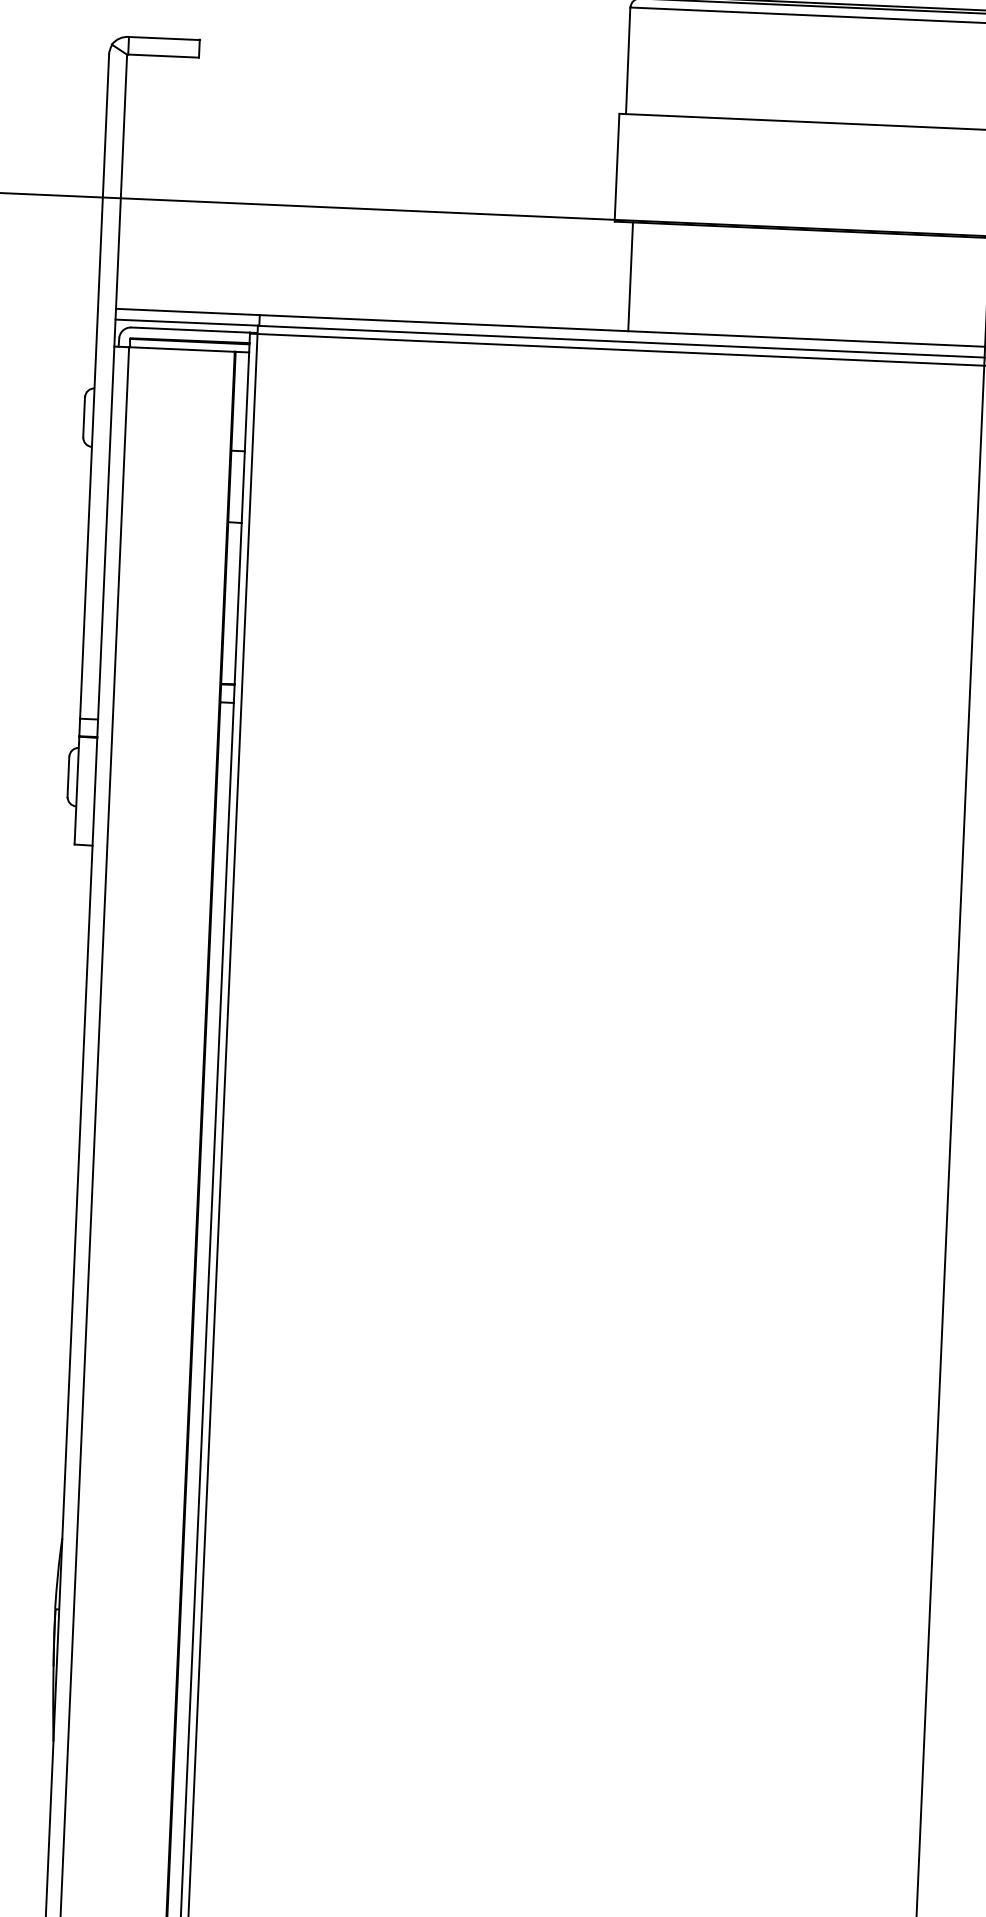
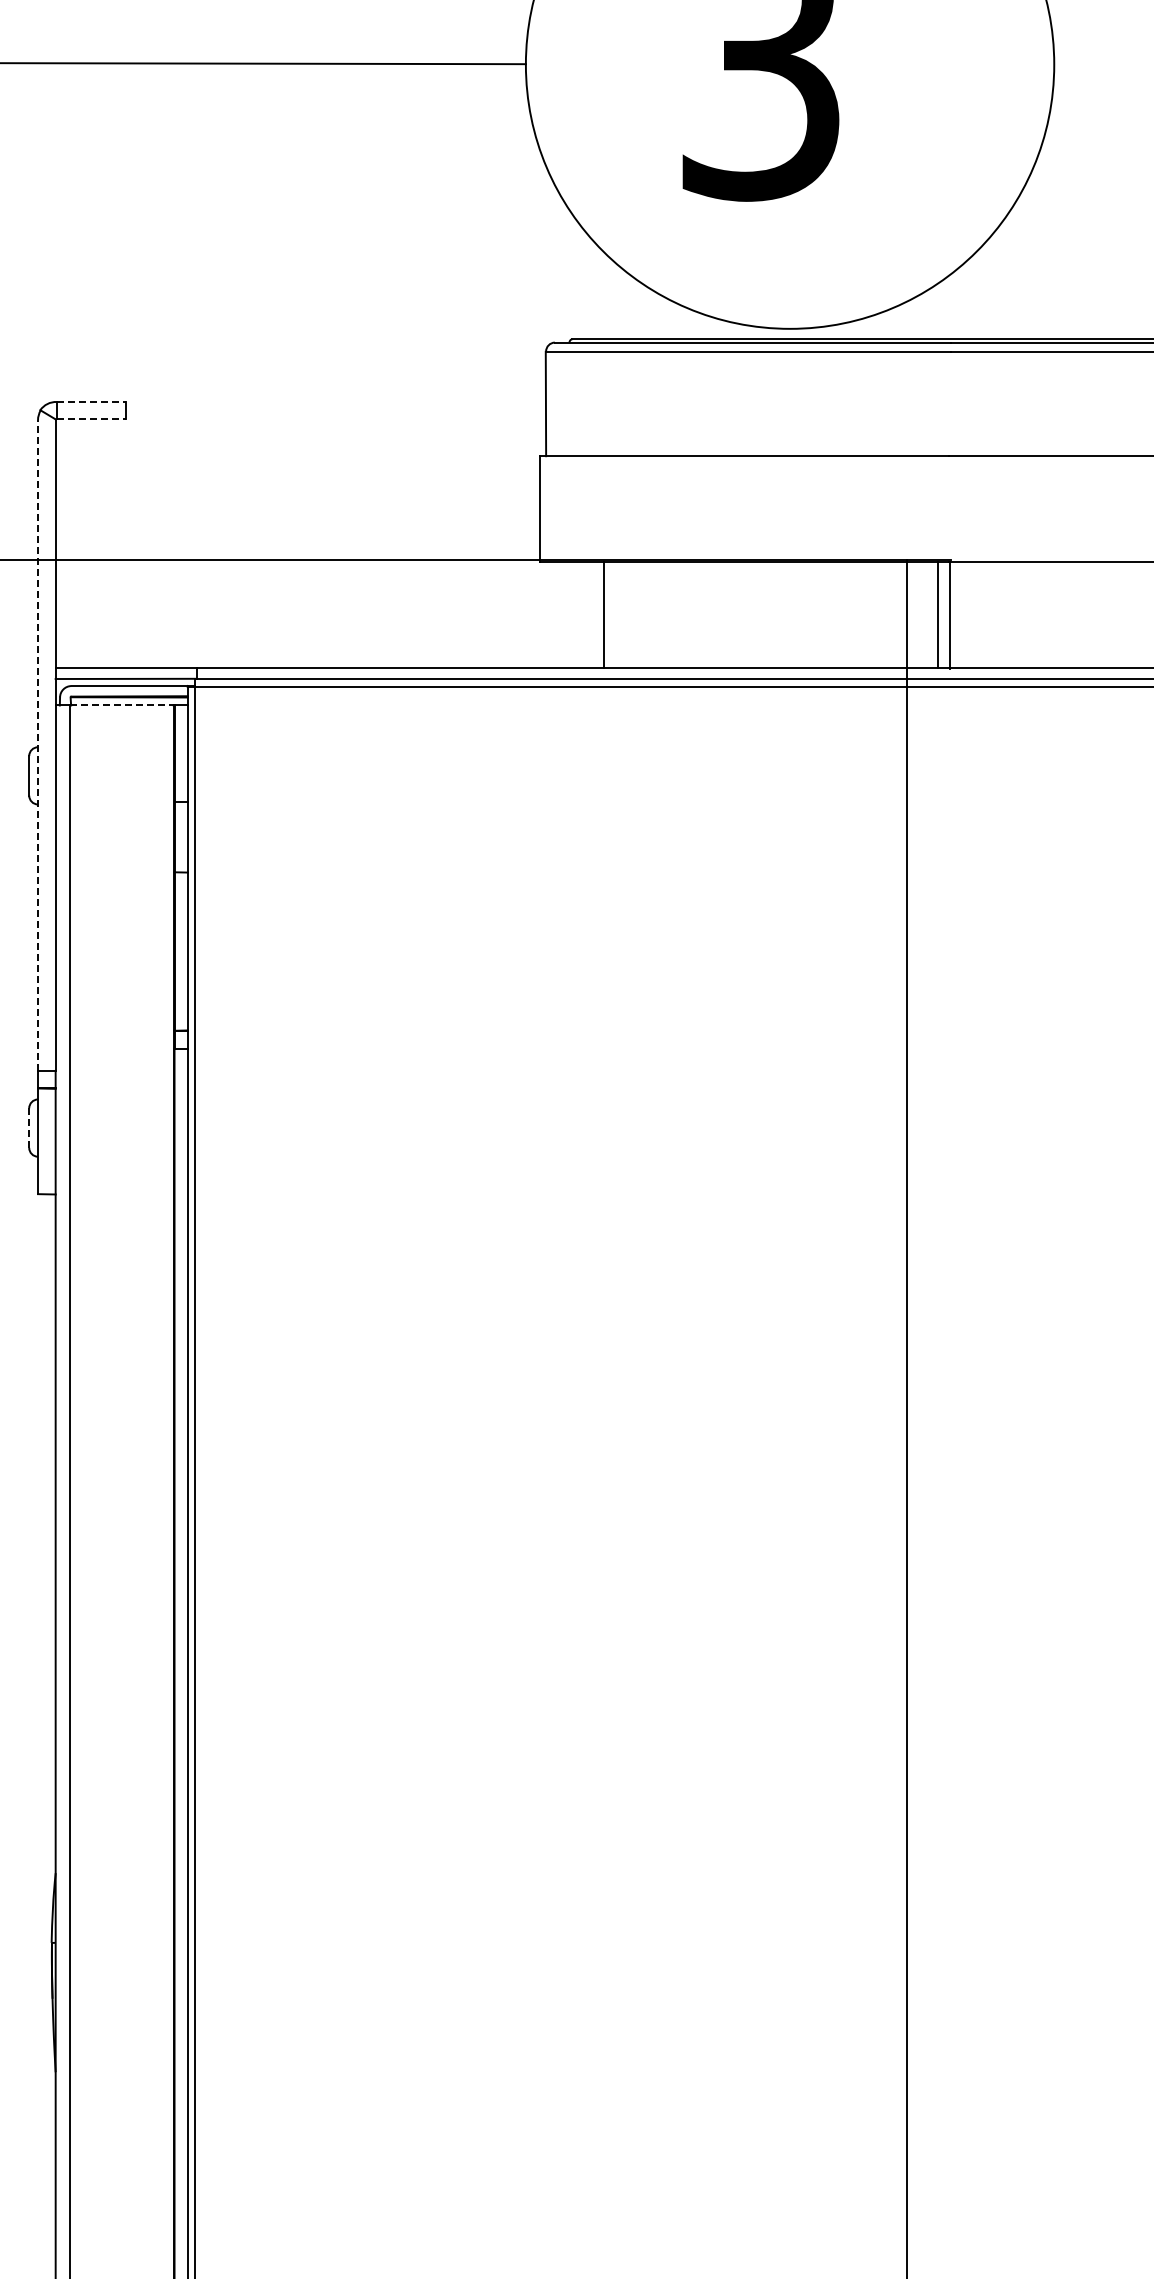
line: (164, 39) -> (91, 402), solid -> dashed
line: (163, 56) -> (91, 419), solid -> dashed
line: (630, 276) -> (603, 614), moved
line: (181, 349) -> (121, 705), solid -> dashed
line: (95, 385) -> (38, 744), solid -> dashed
line: (68, 777) -> (29, 1128), solid -> dashed

